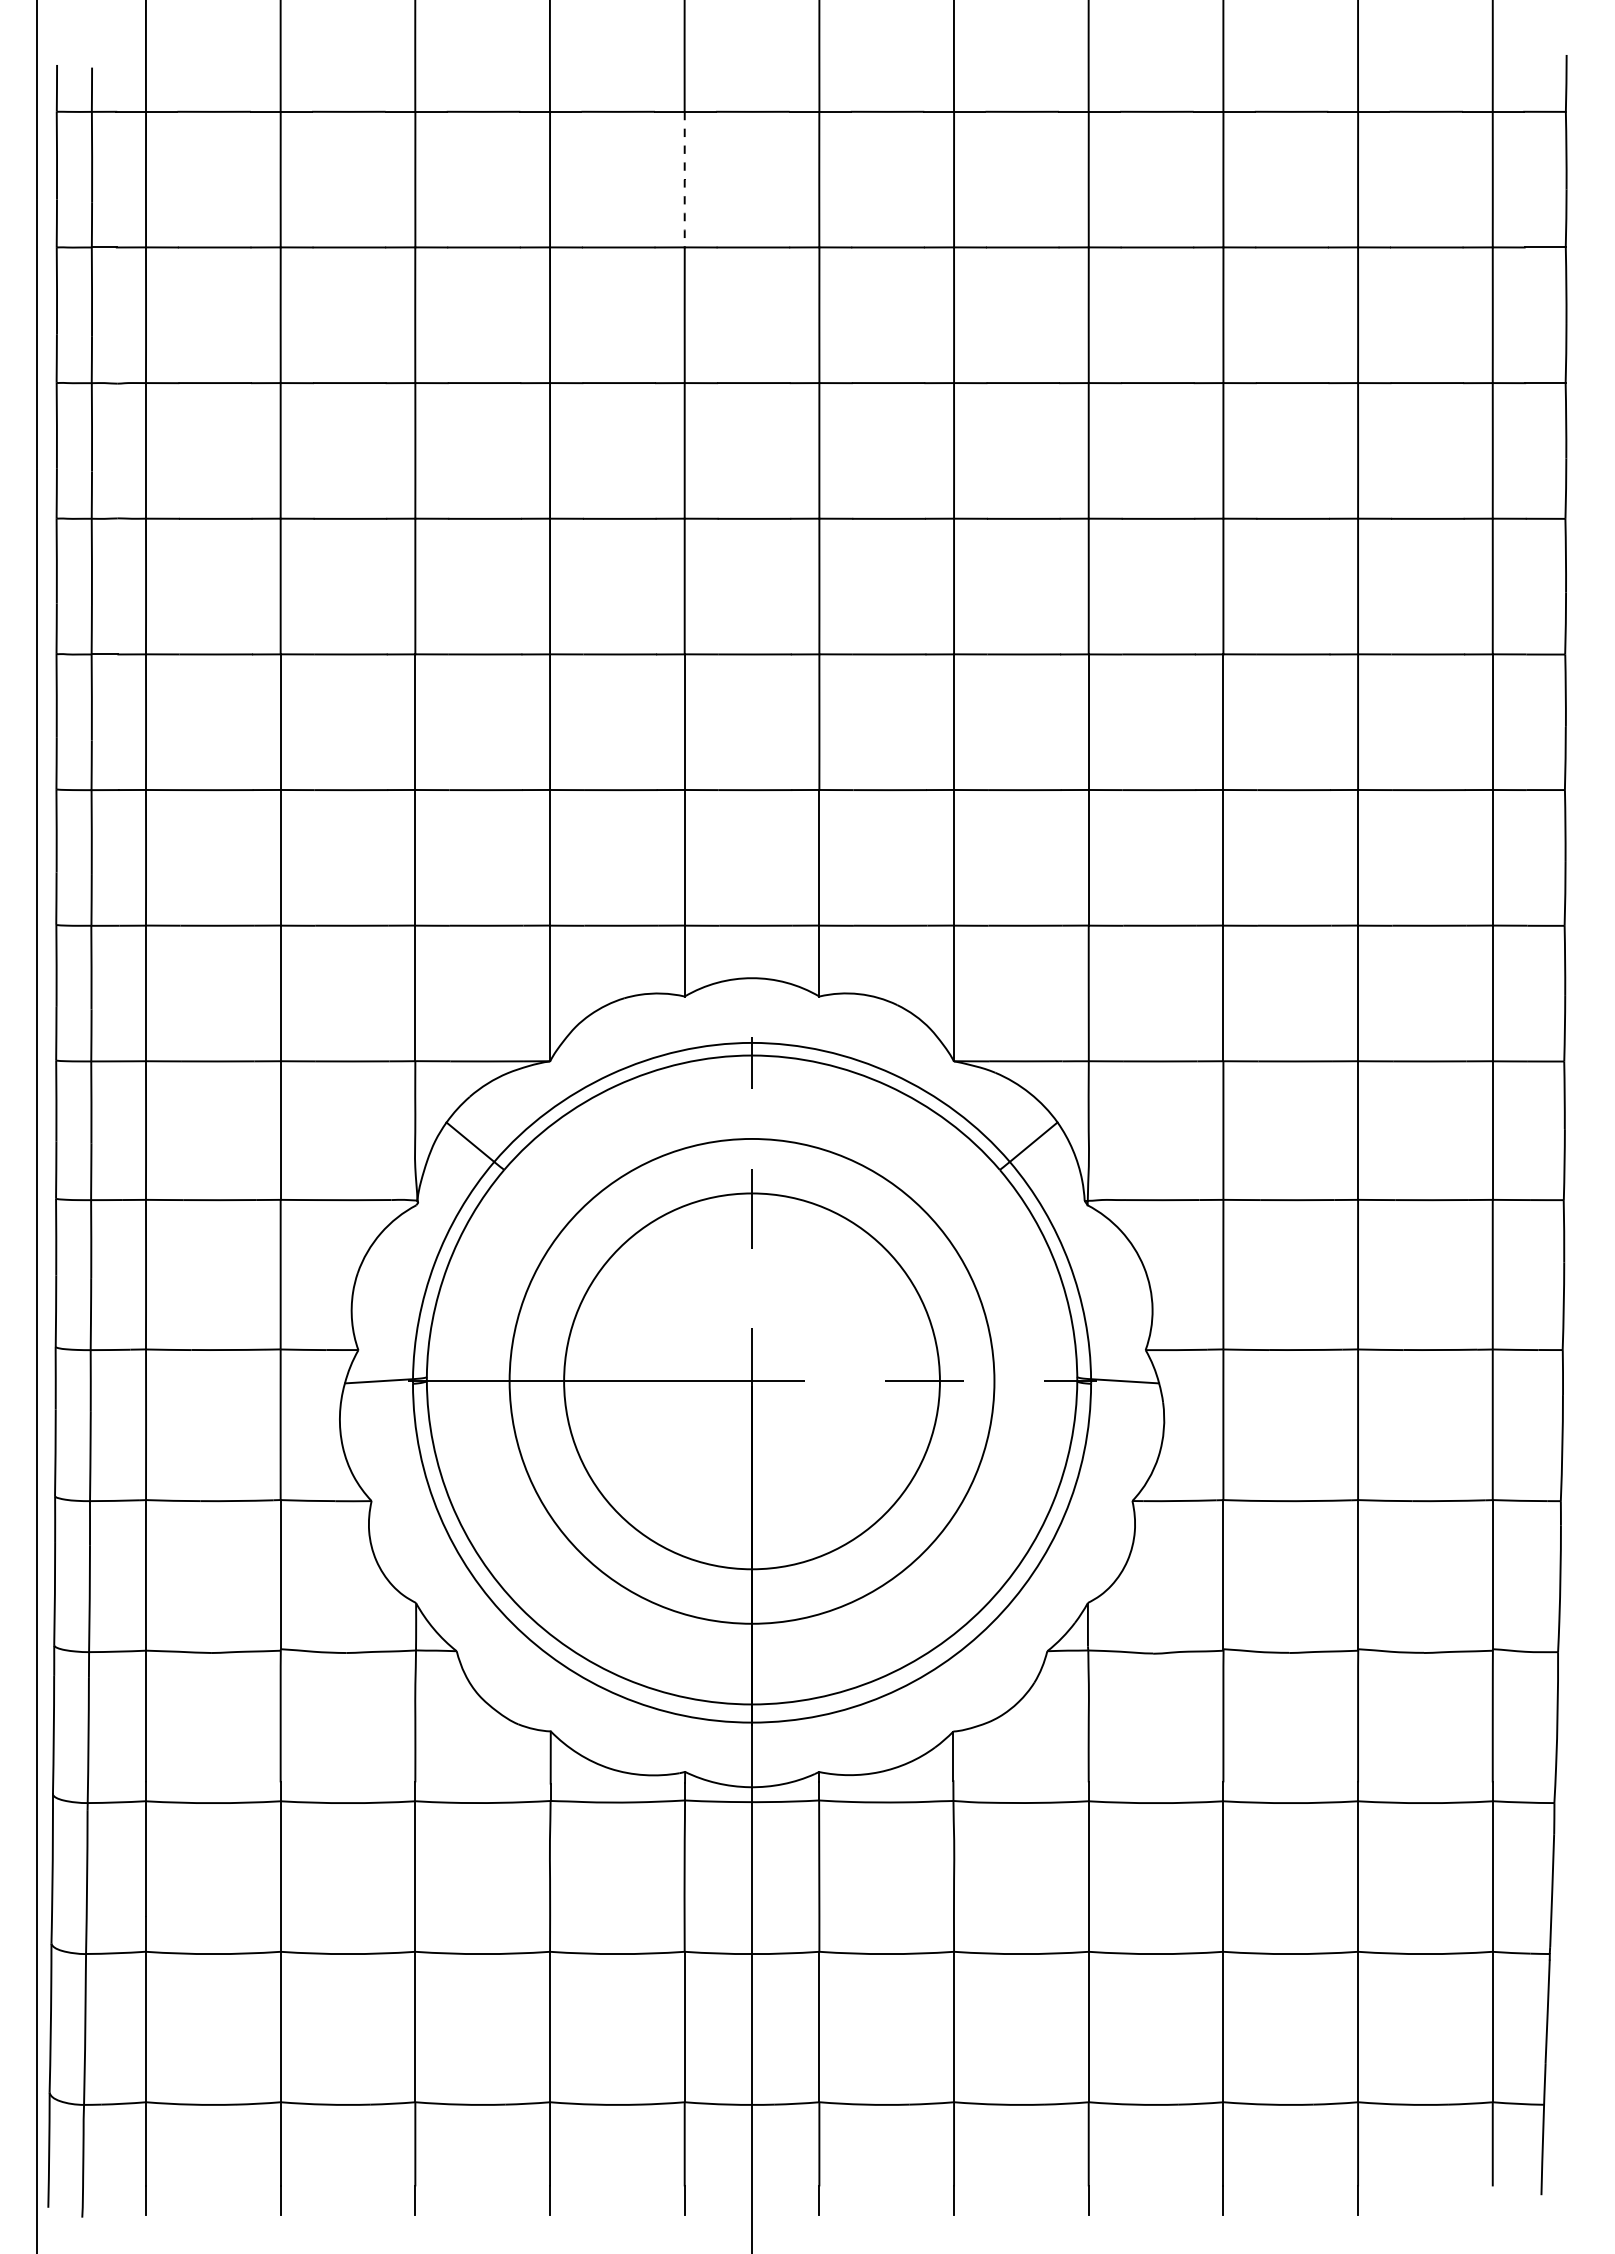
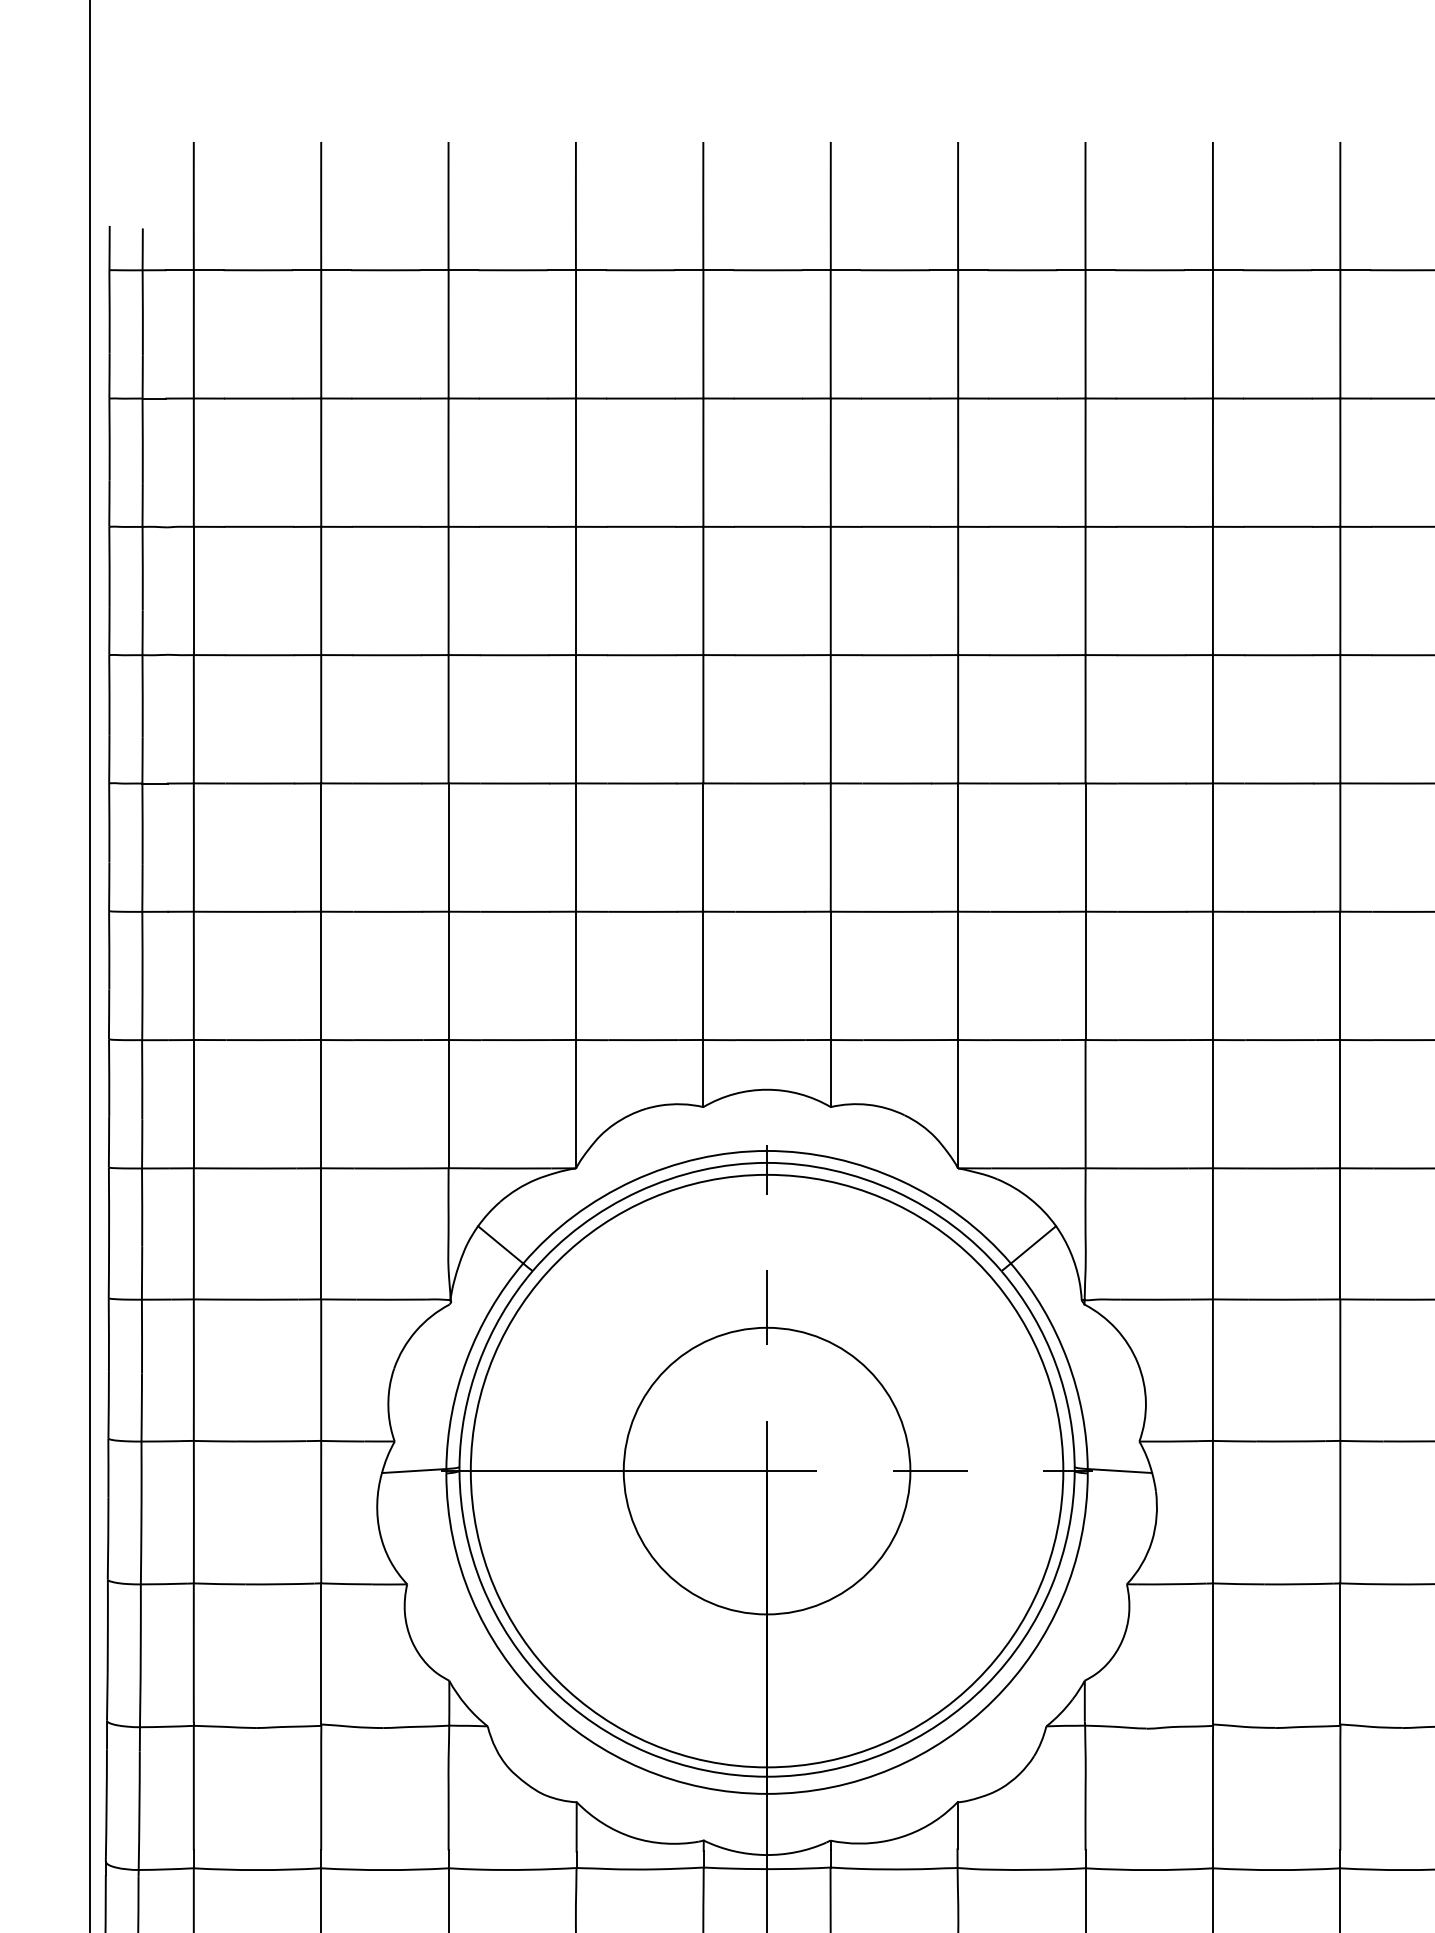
arc: (684, 179) -> (703, 334), dashed -> solid
circle: (751, 1380) -> (766, 1470), size x0.62
circle: (751, 1381) -> (766, 1471), size x1.67

